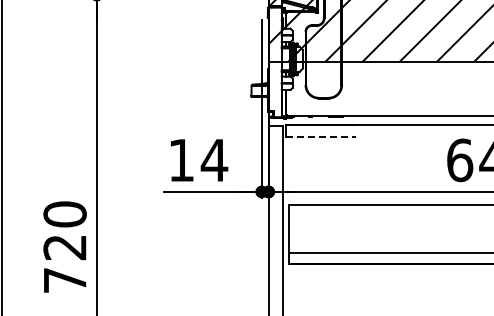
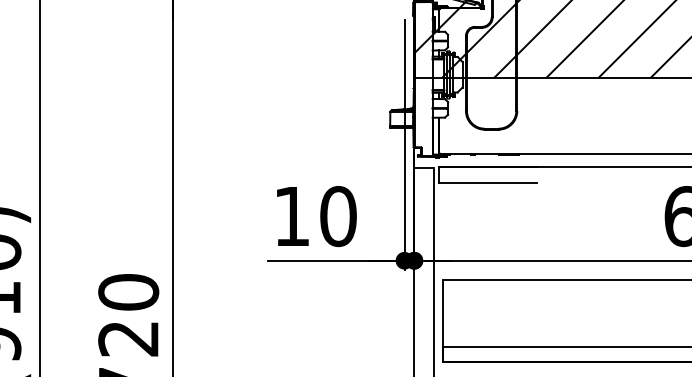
line: (321, 136) -> (488, 182), dashed -> solid
text: (214, 160) -> (338, 216), 14 -> 10

